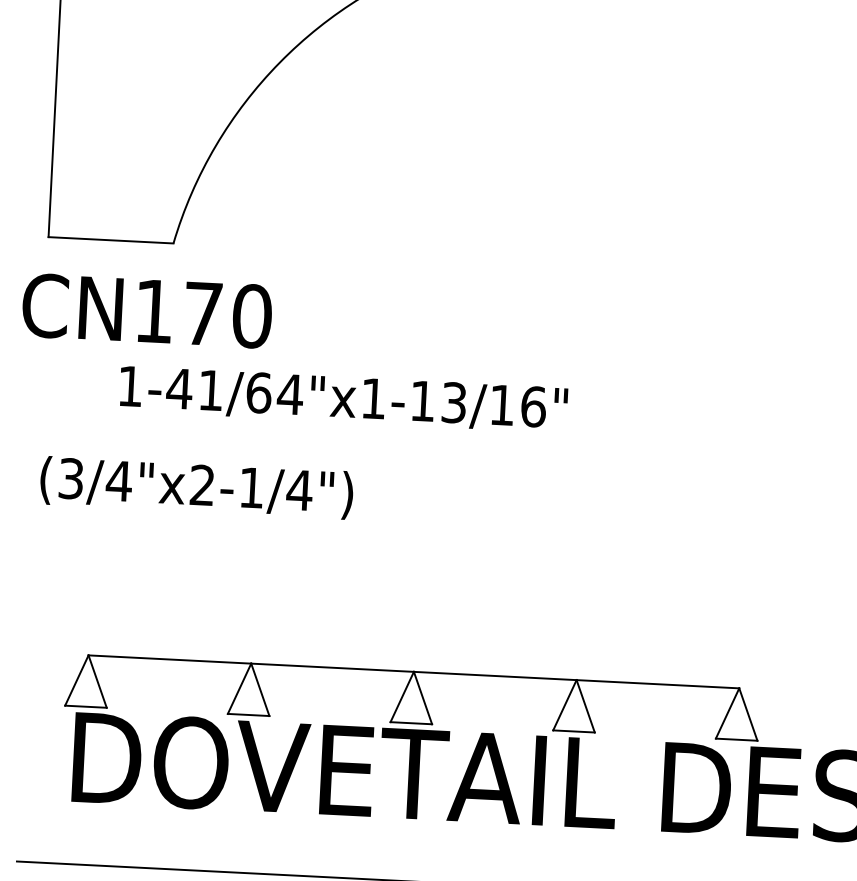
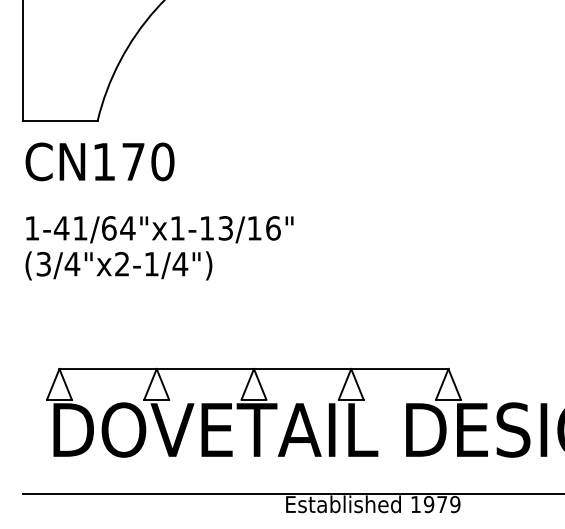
text: (146, 310) -> (99, 161), moved
text: (343, 399) -> (159, 229), moved

